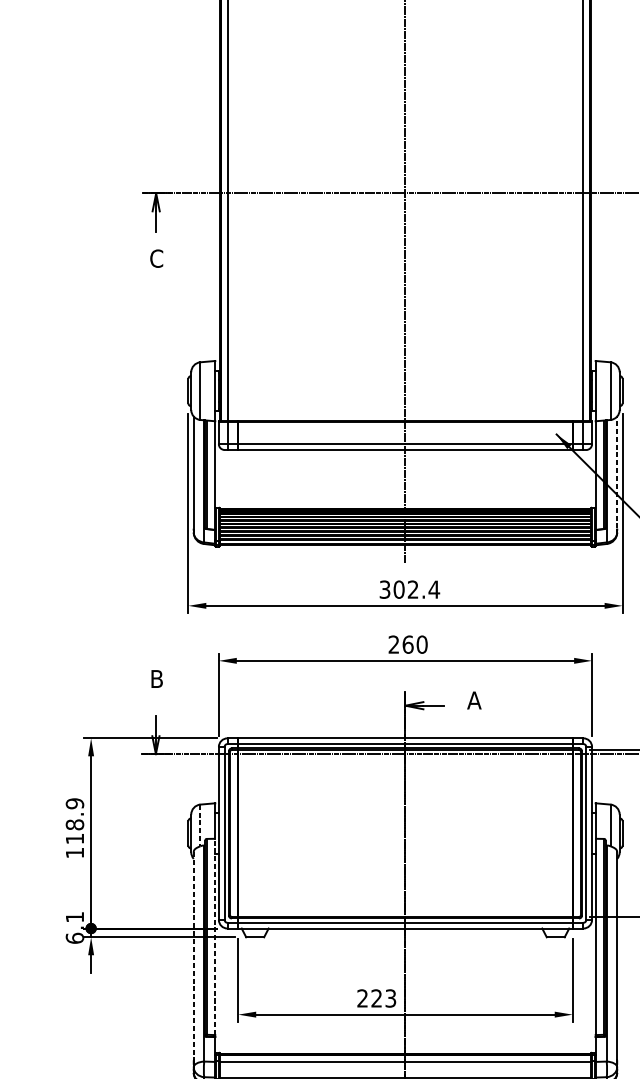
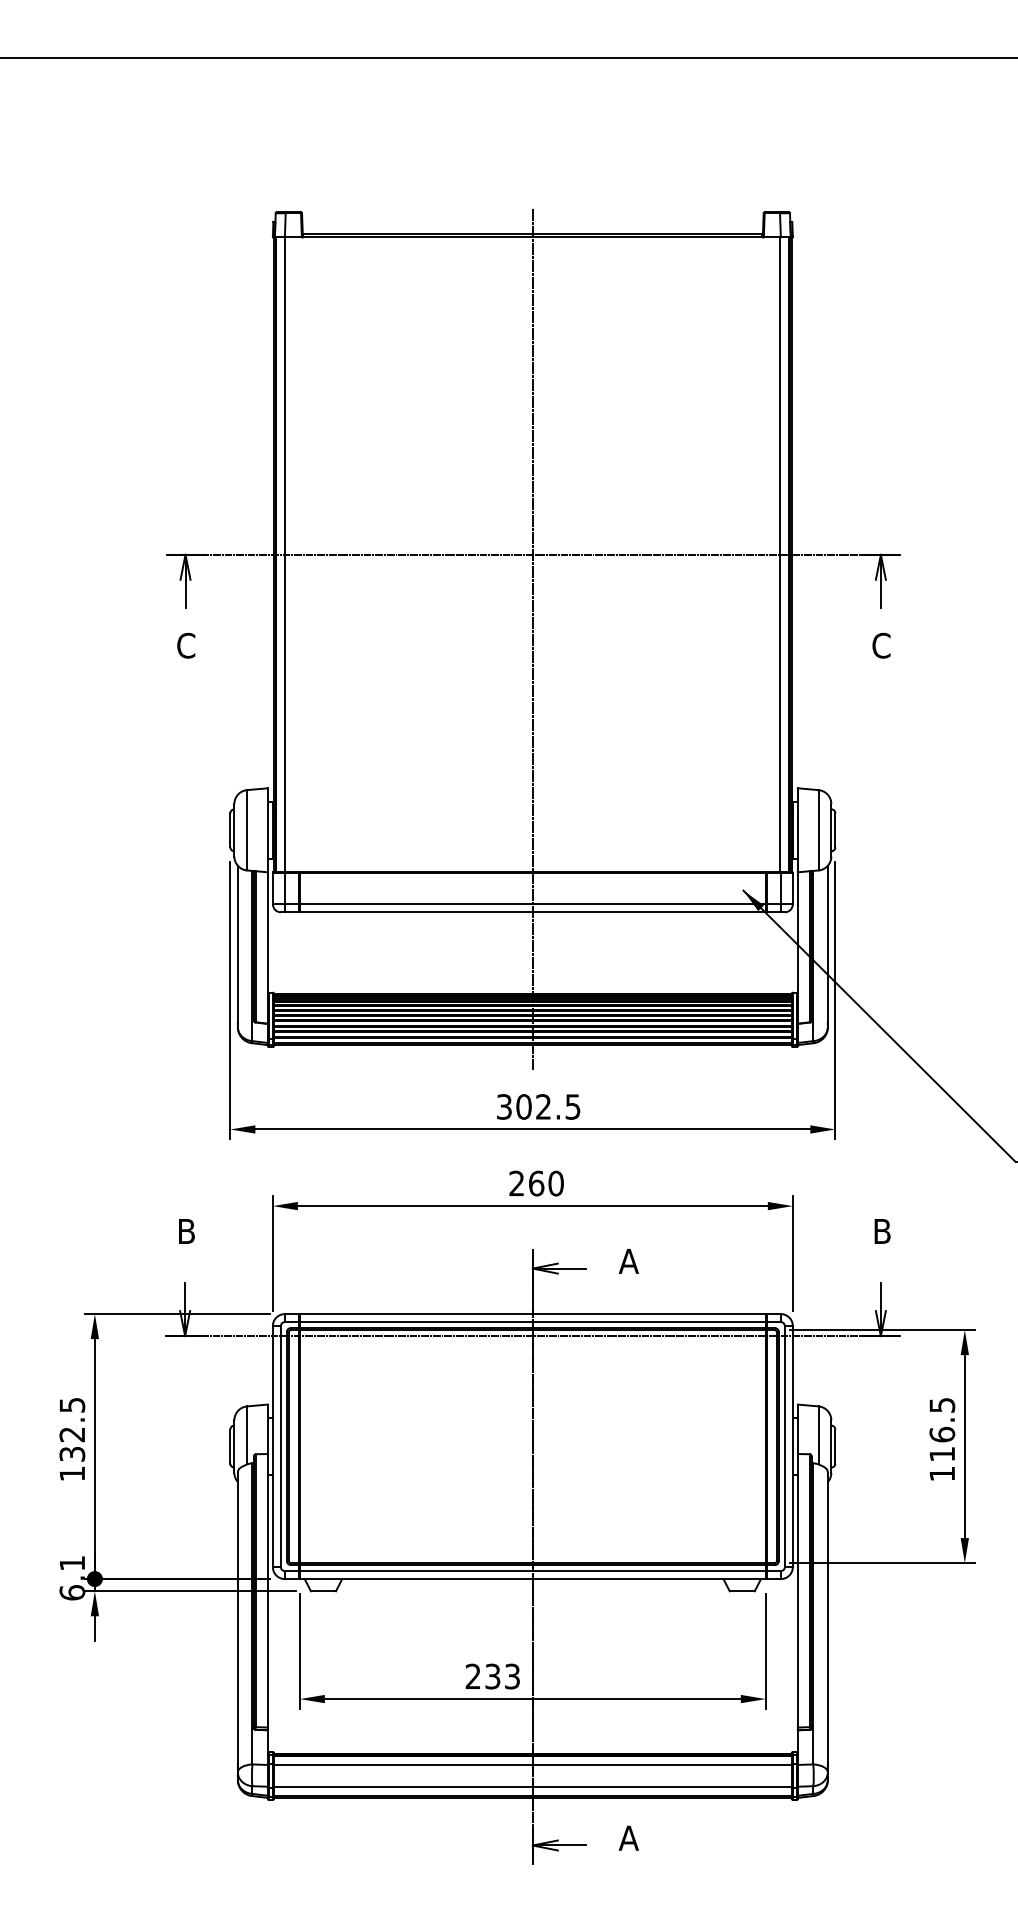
line: (616, 472) -> (827, 943), dashed -> solid
text: (433, 589) -> (572, 1106), 302.4 -> 302.5
text: (75, 821) -> (72, 1429), 118.9 -> 132.5
line: (200, 825) -> (247, 1435), dashed -> solid
line: (215, 936) -> (267, 1590), dashed -> solid
line: (193, 956) -> (237, 1617), dashed -> solid
text: (376, 998) -> (492, 1676), 223 -> 233

